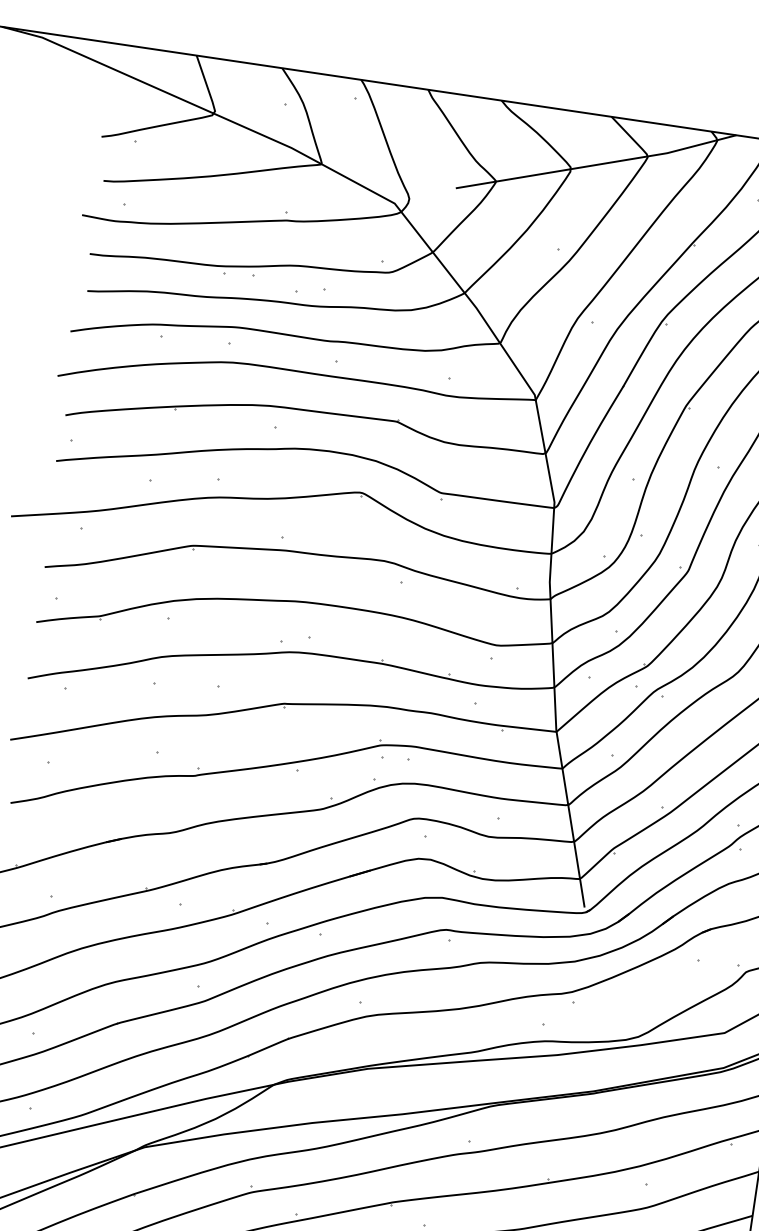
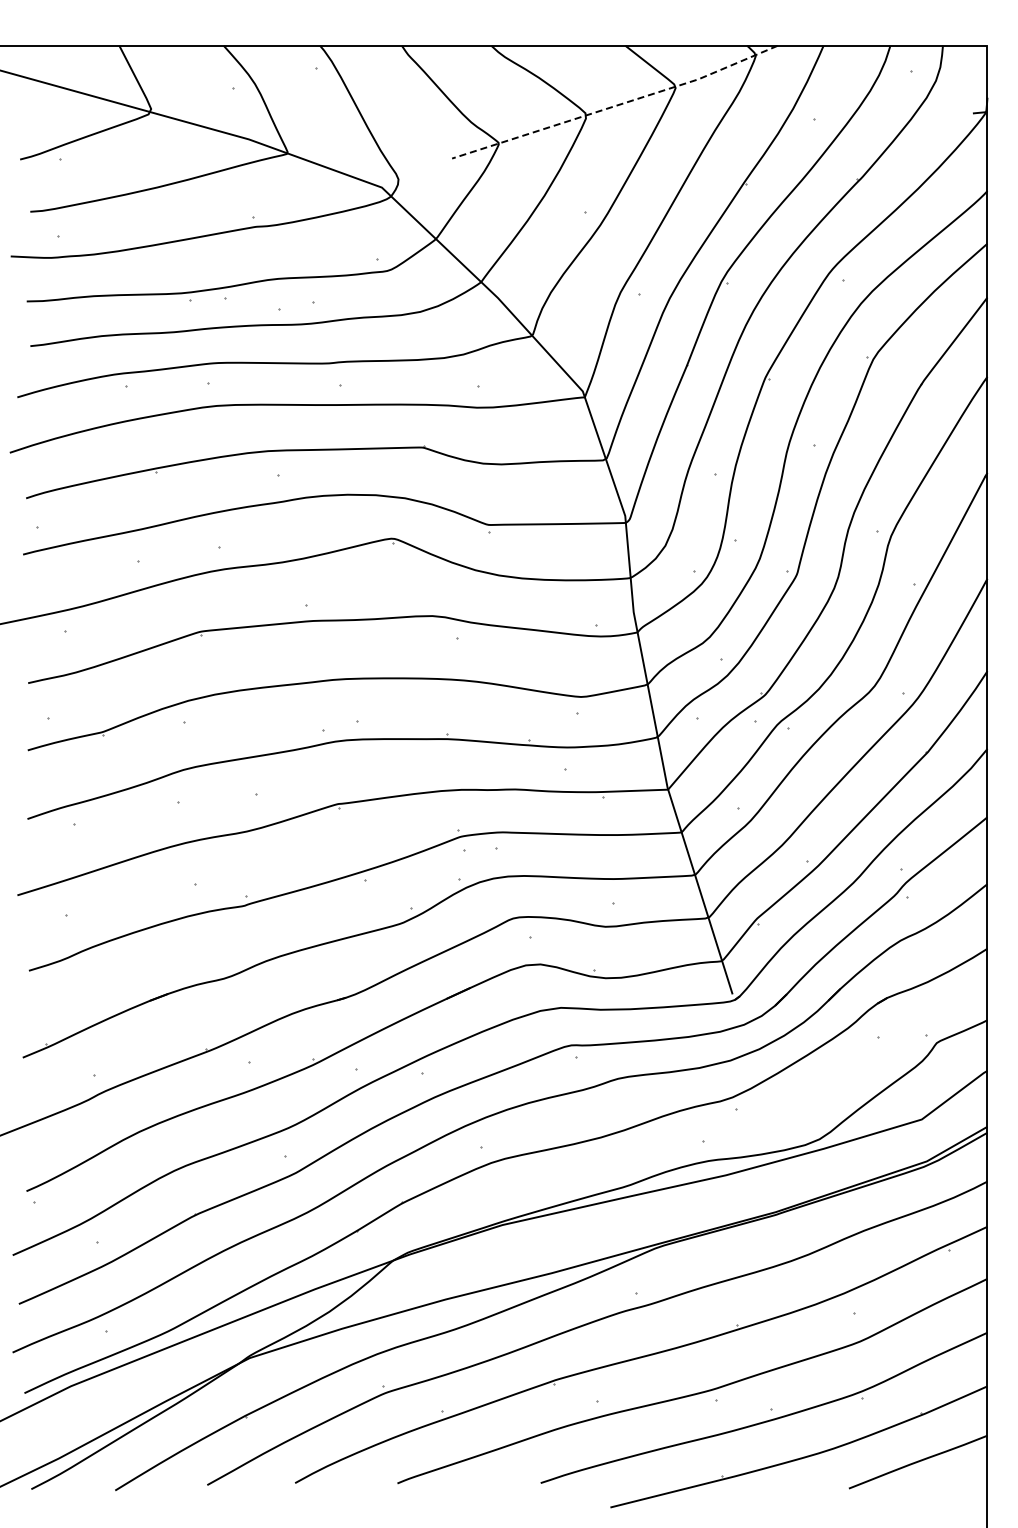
line: (597, 164) -> (616, 105), solid -> dashed

